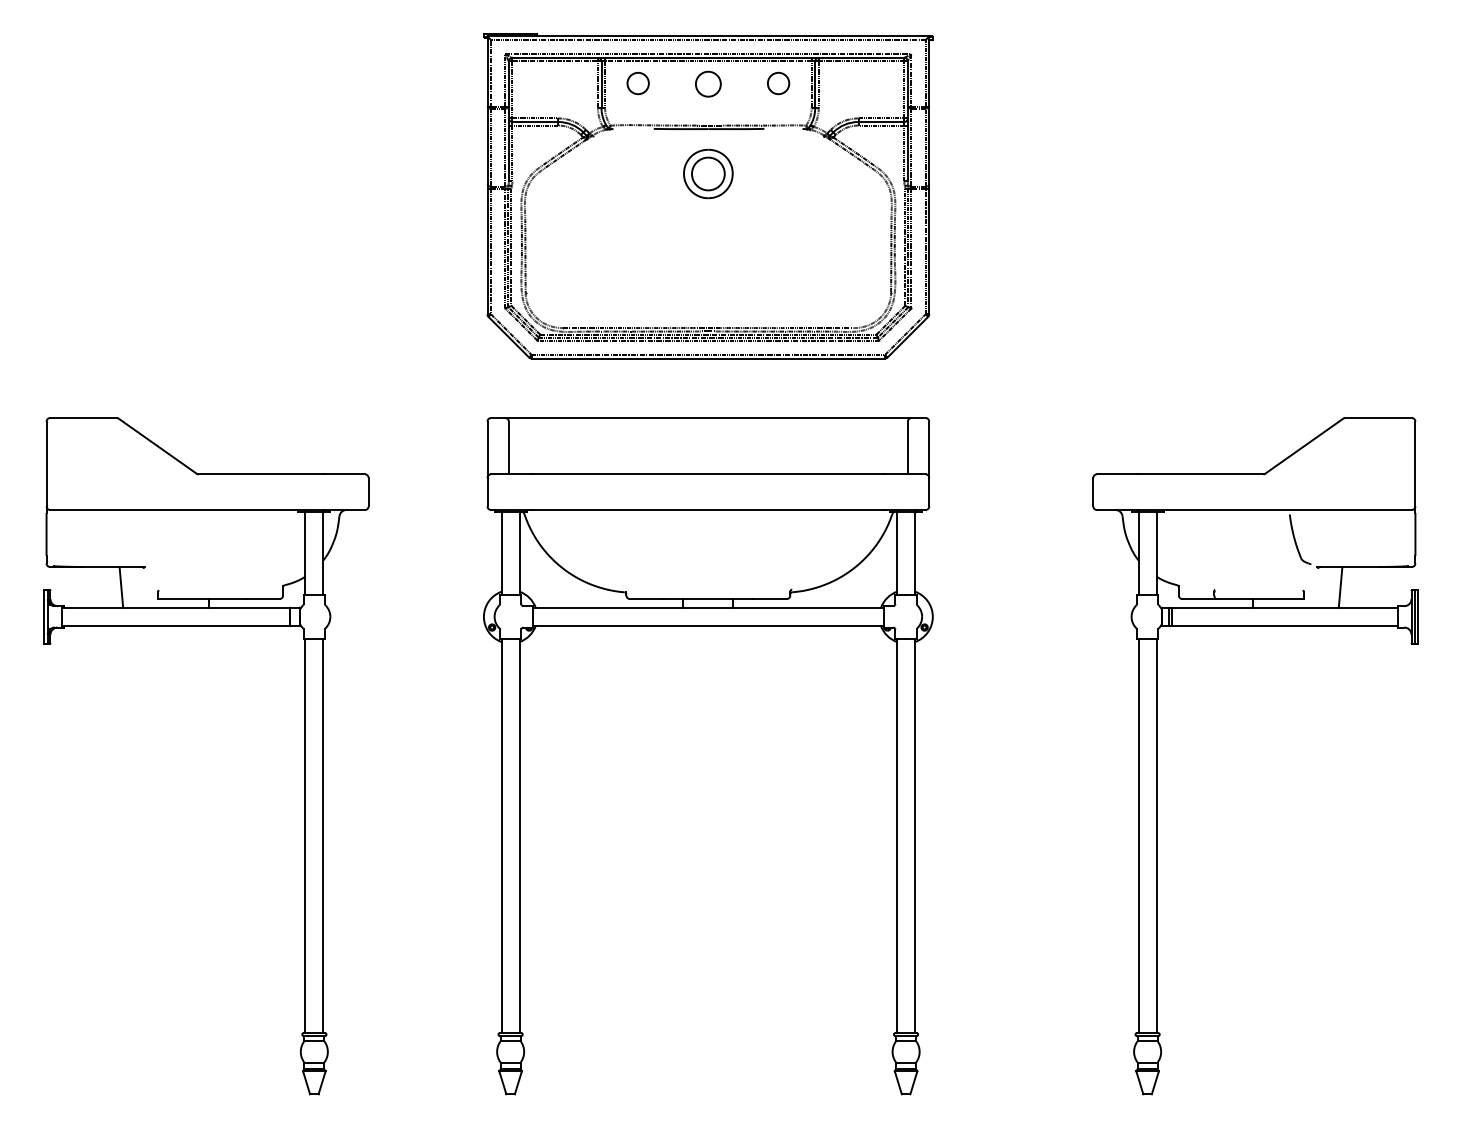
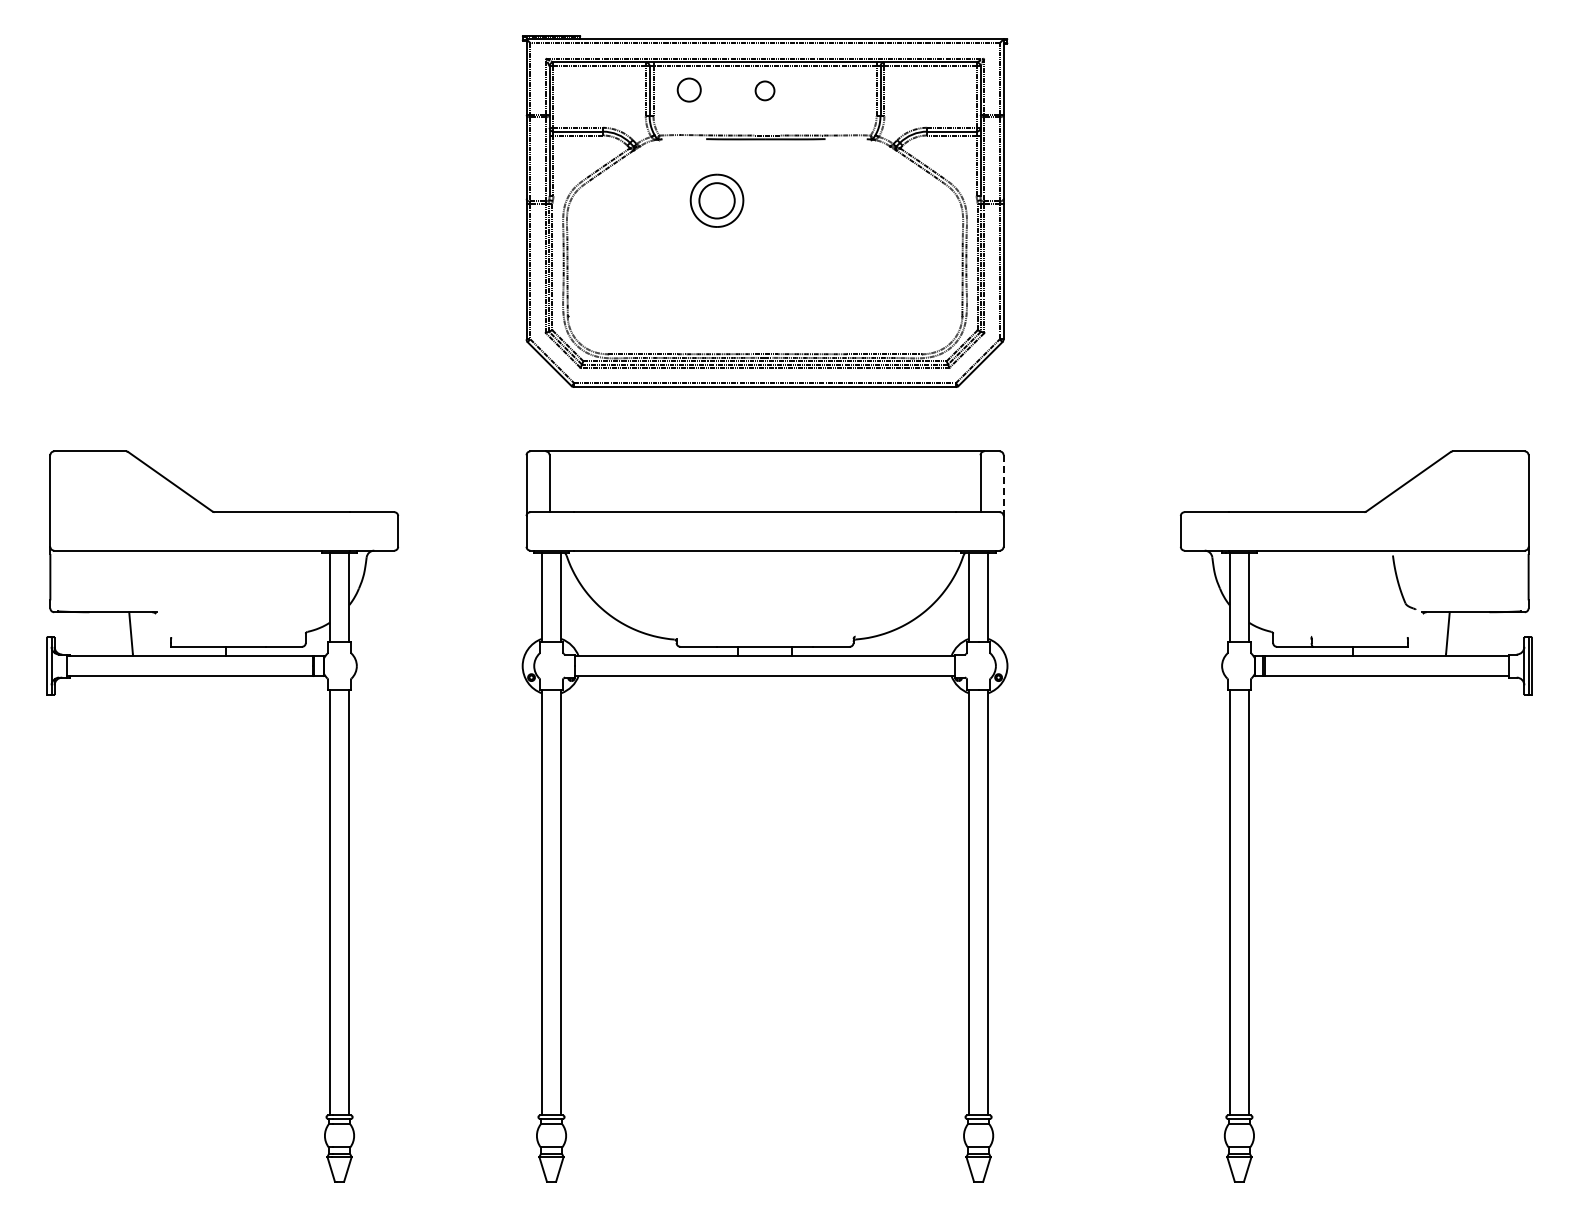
circle: (778, 82) -> (840, 89), removed
circle: (707, 83) -> (764, 90), size x0.7
part: (707, 173) -> (716, 200), moved
line: (929, 448) -> (1003, 484), solid -> dashed

